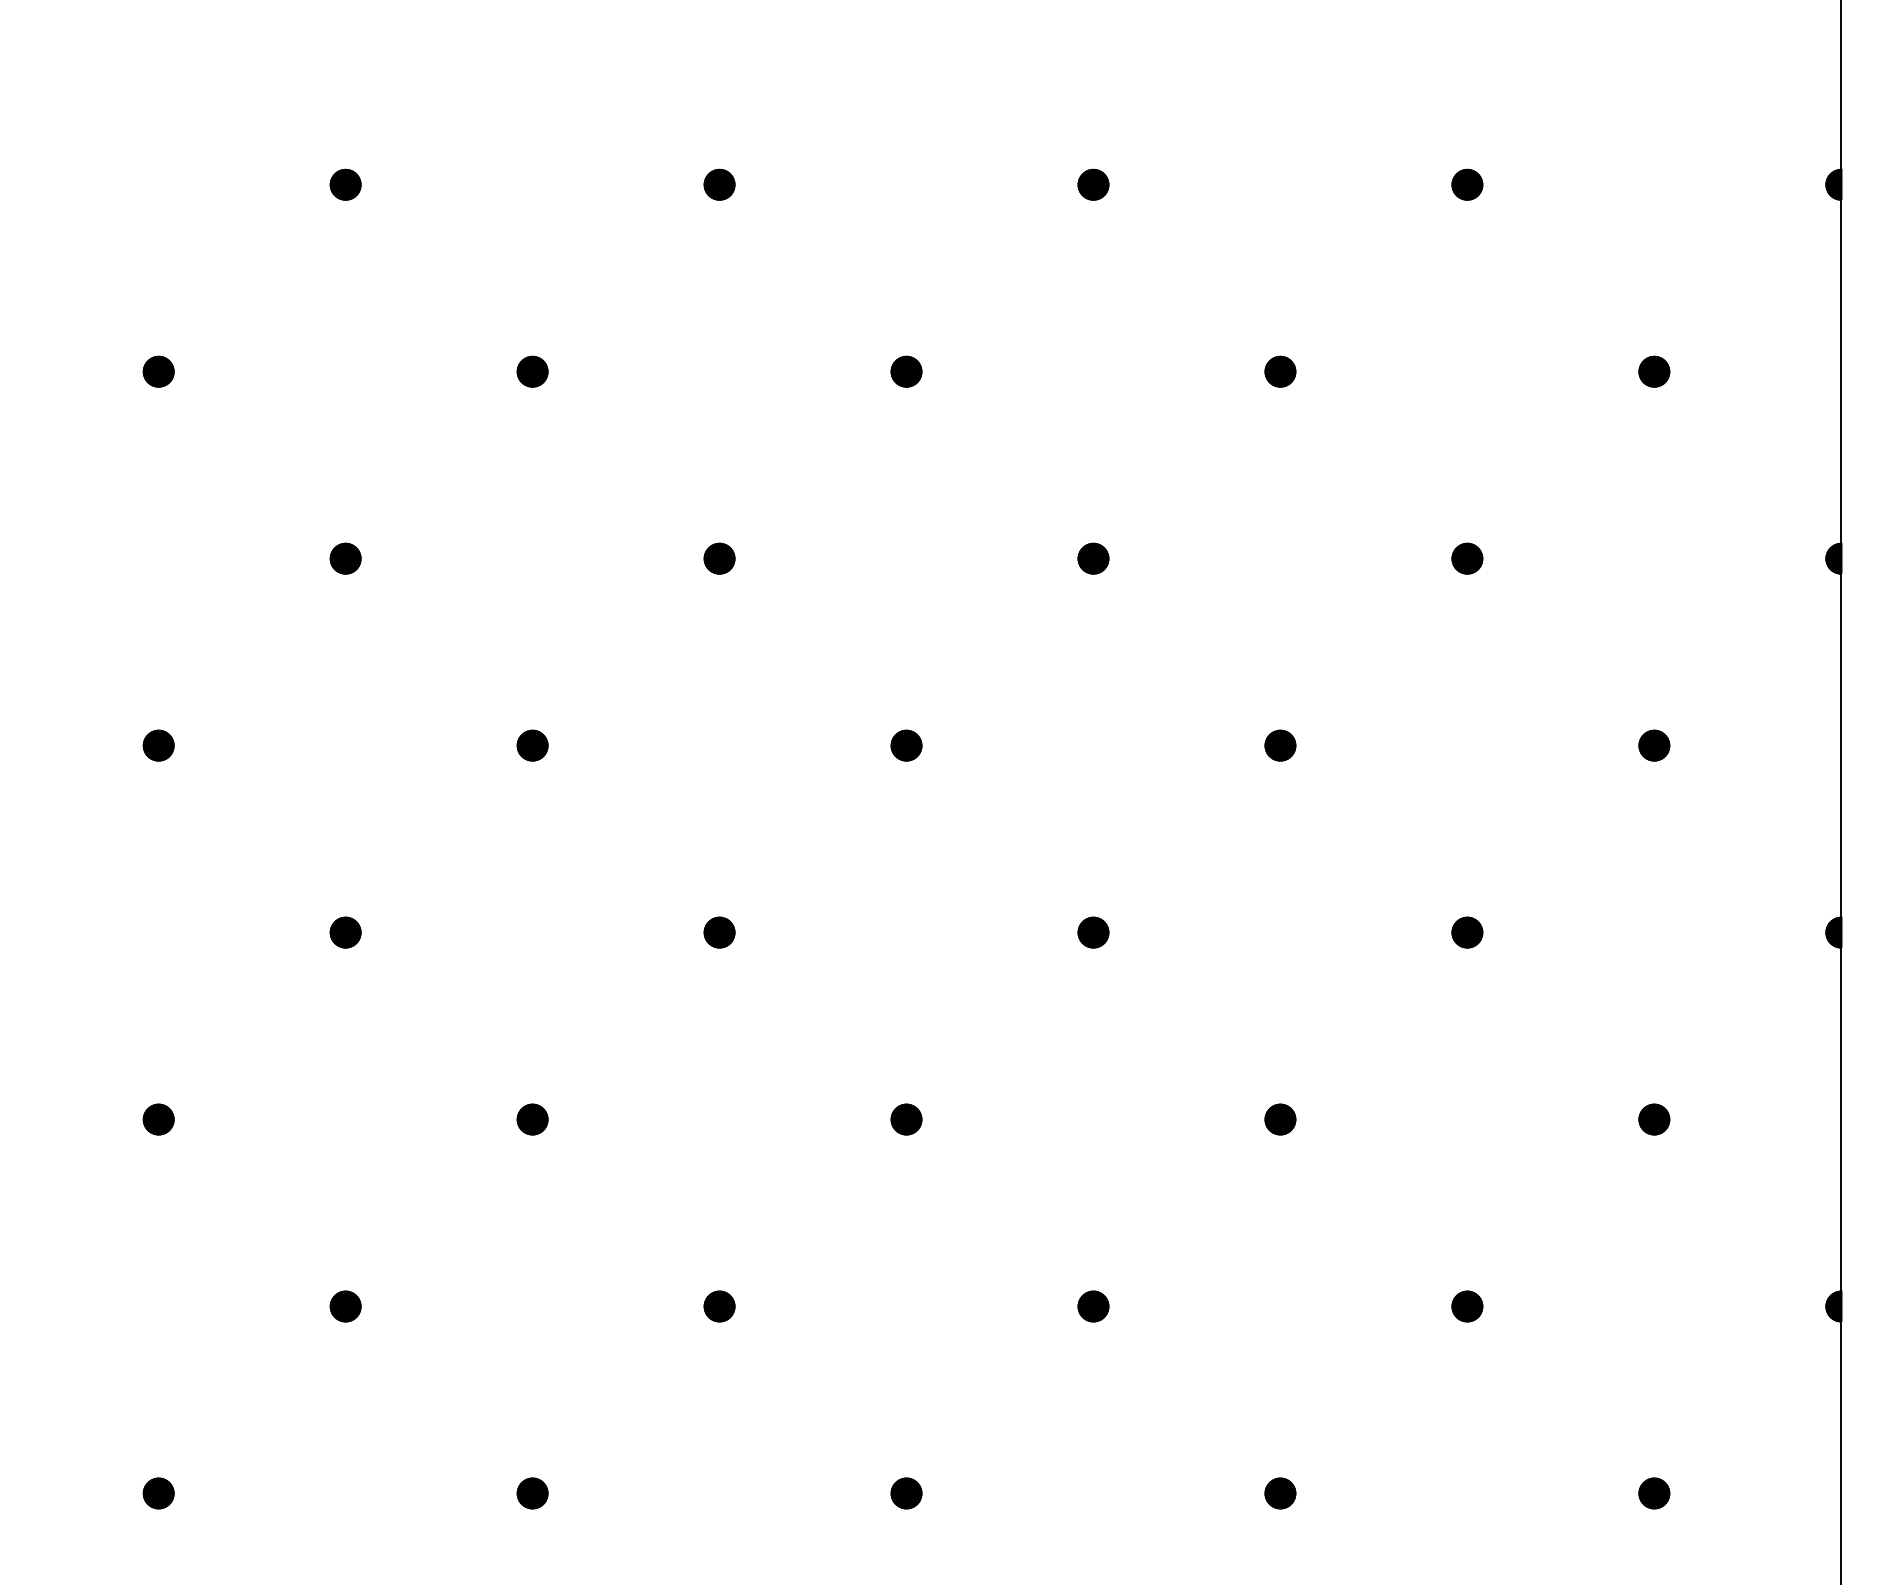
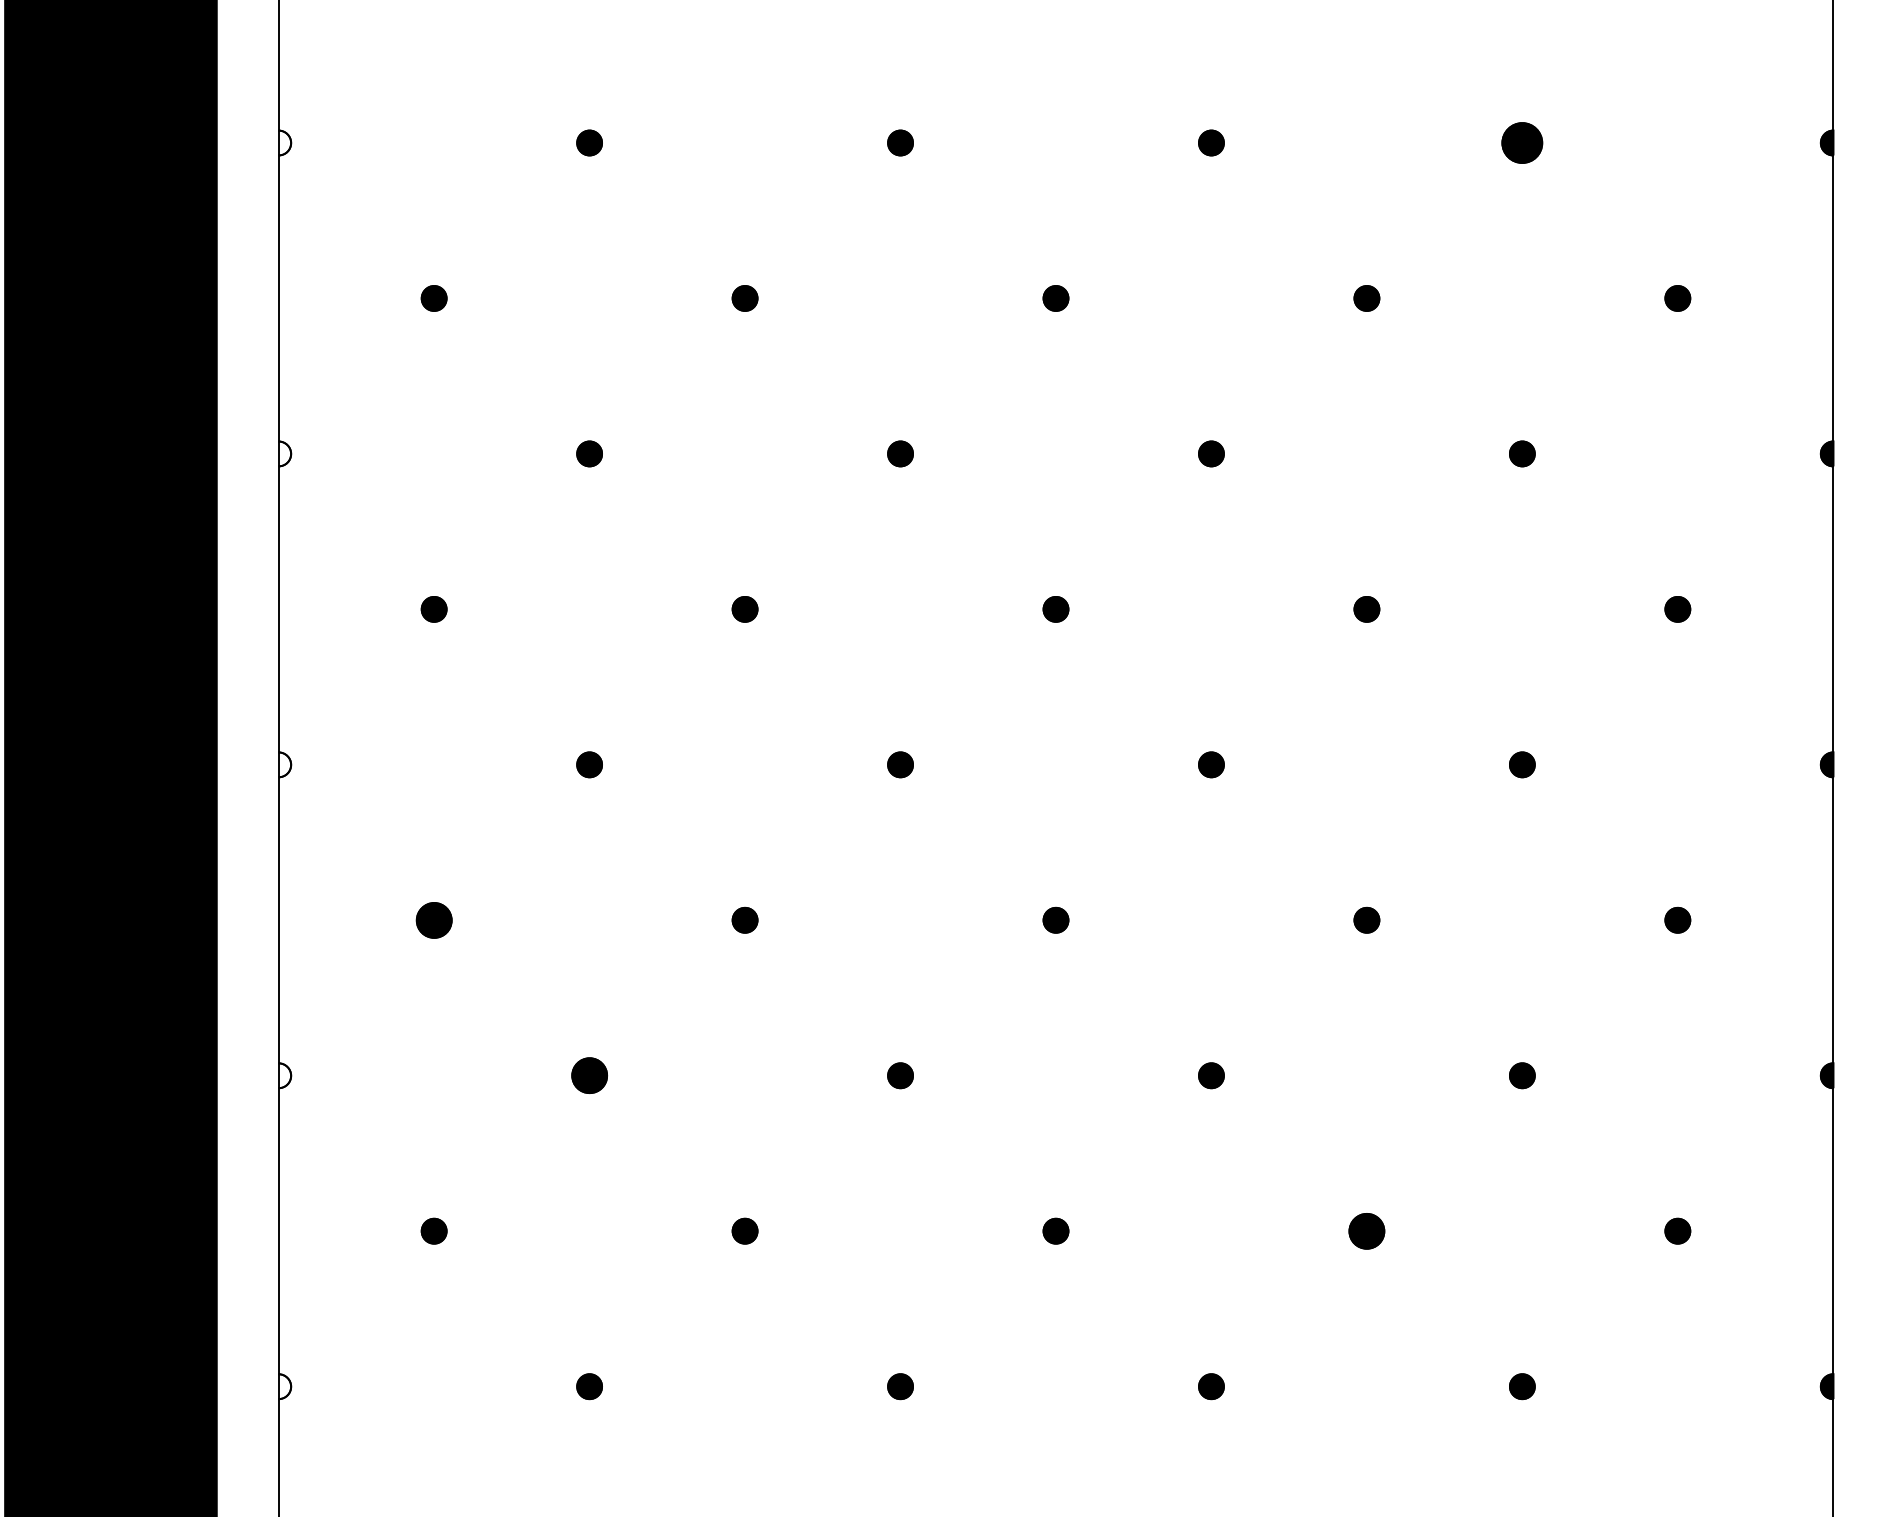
part: (1467, 184) -> (1522, 142), size x1.6
part: (157, 1118) -> (433, 919), size x1.4
part: (345, 1306) -> (589, 1075), size x1.4
part: (1279, 1492) -> (1366, 1230), size x1.4

